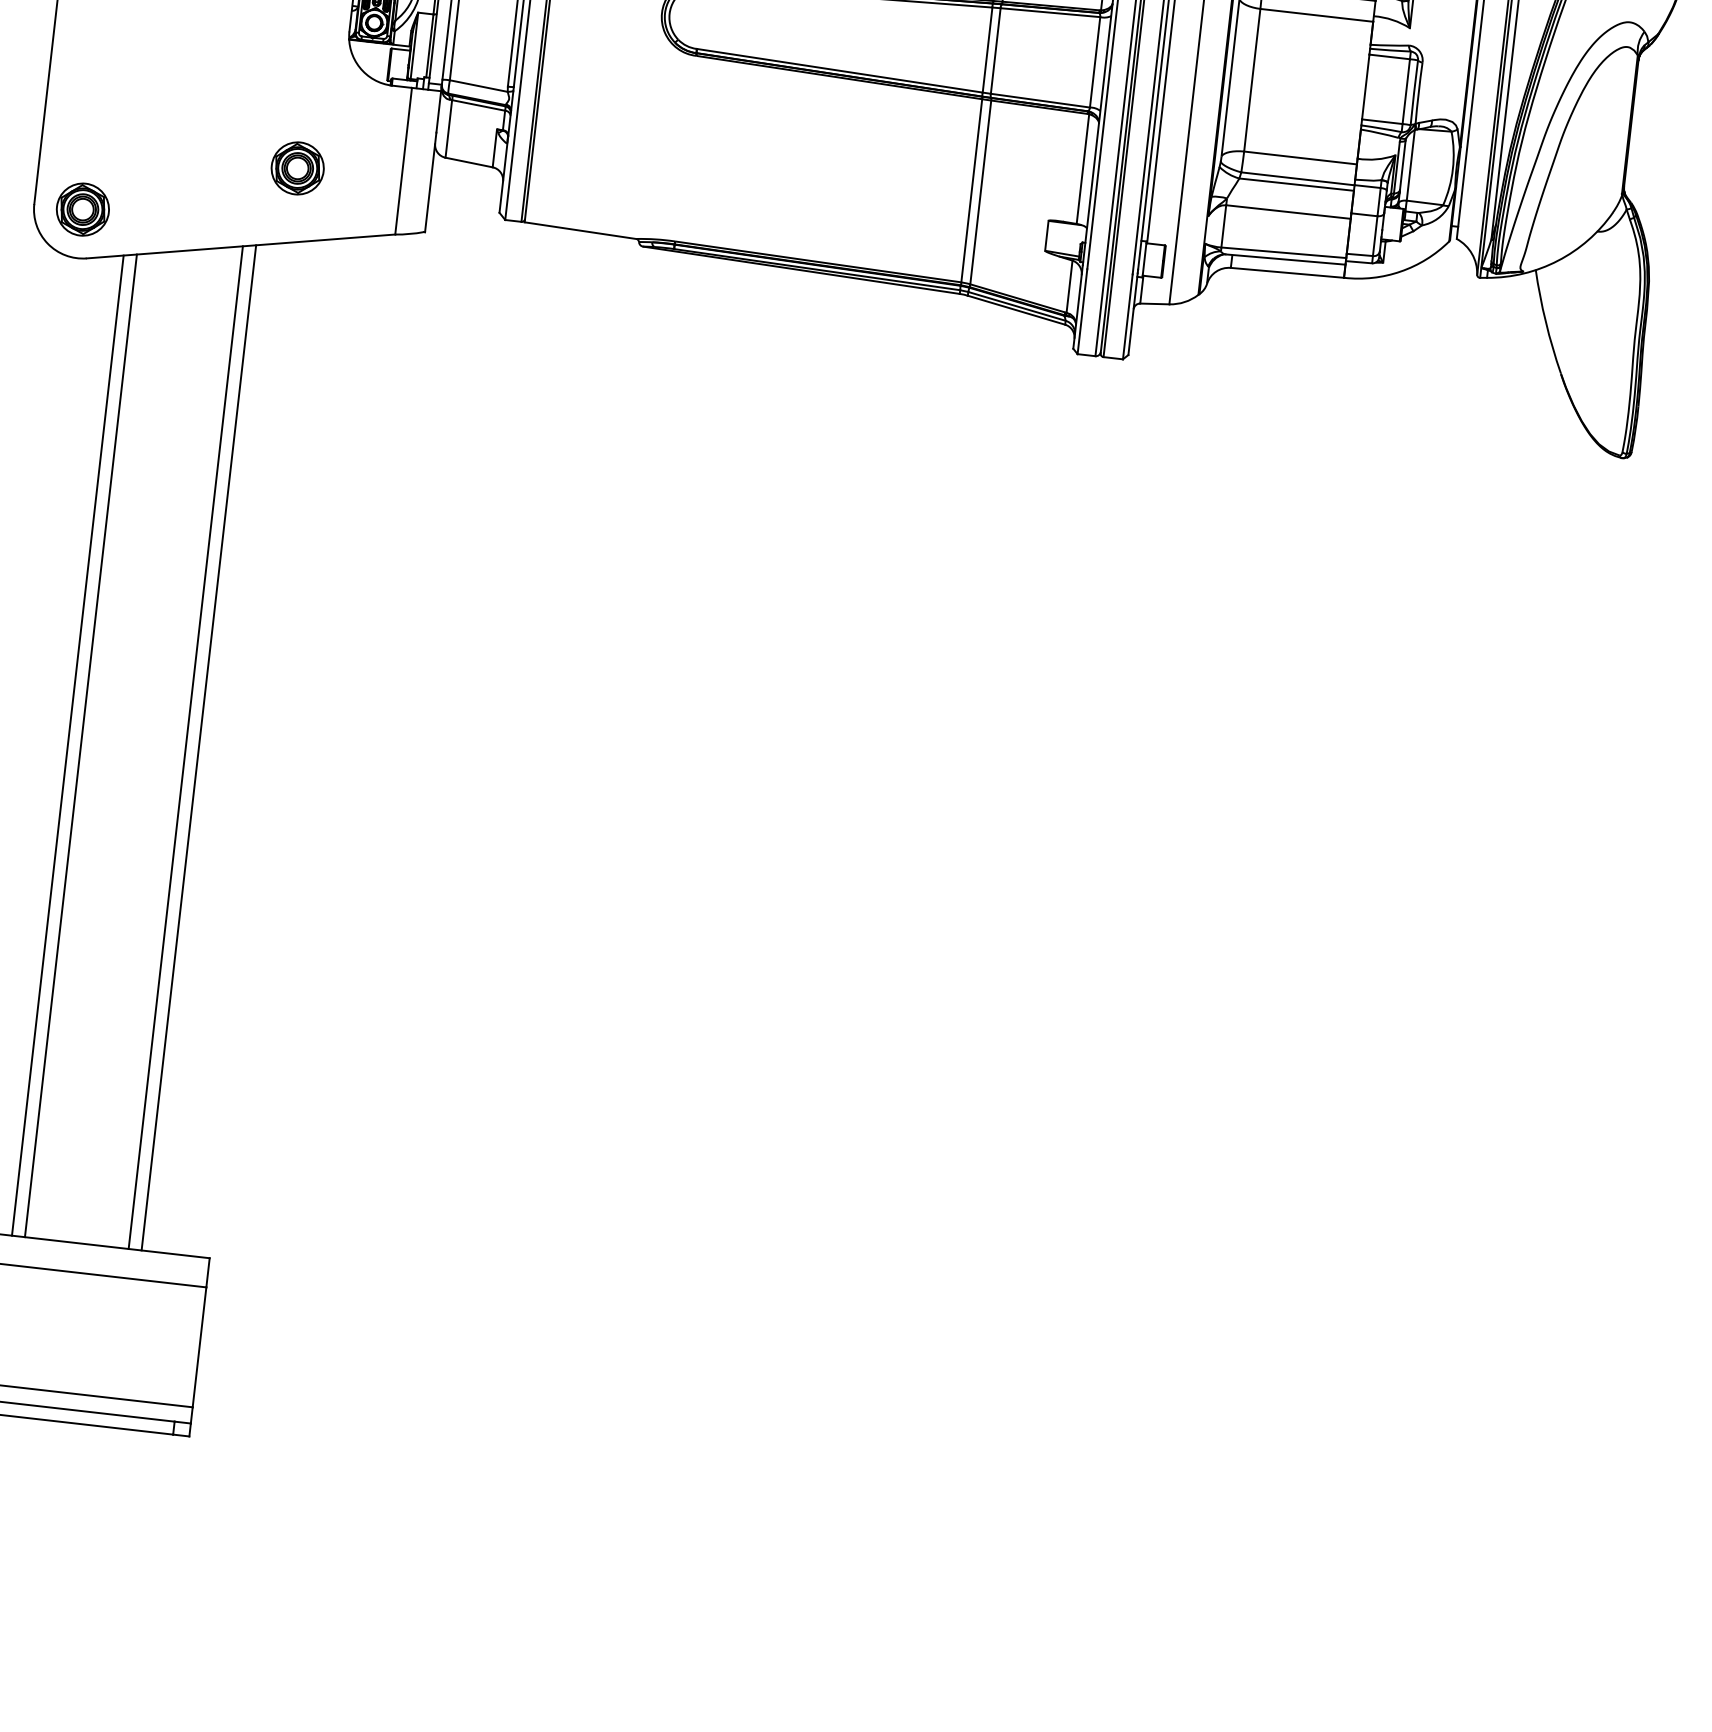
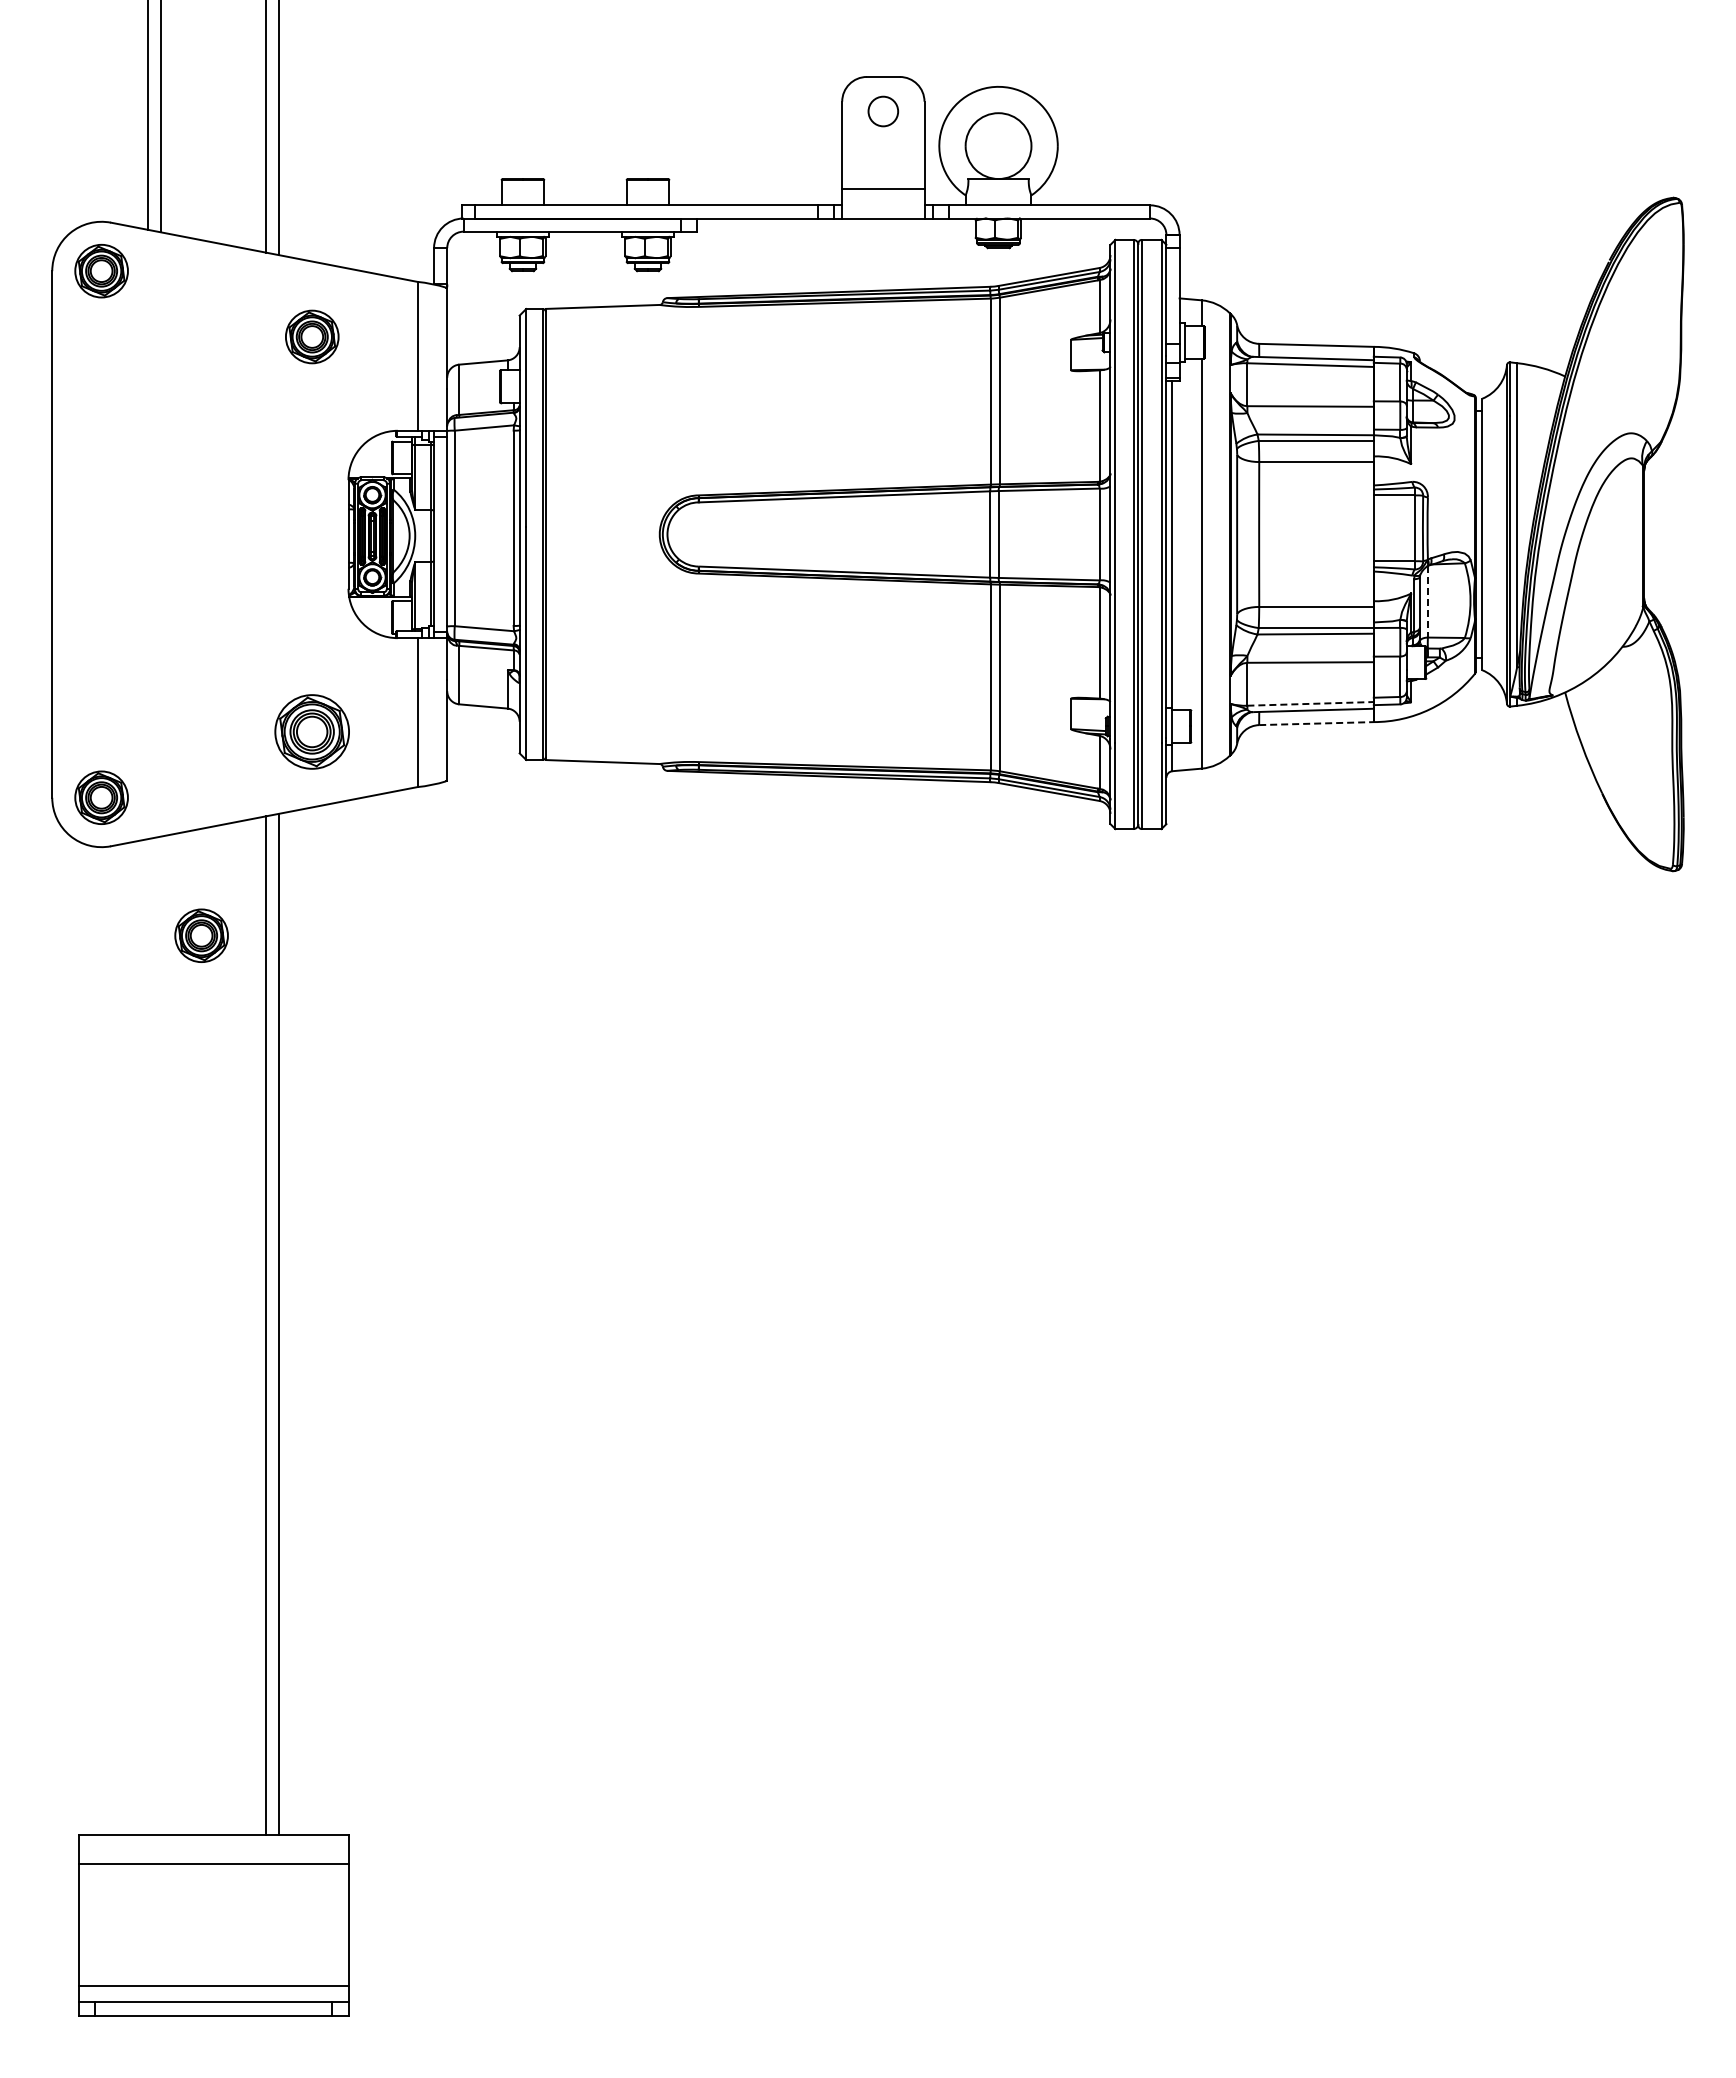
line: (1410, 165) -> (1427, 601), solid -> dashed
part: (298, 168) -> (312, 731), size x1.4
line: (1284, 252) -> (1311, 703), solid -> dashed
line: (1287, 272) -> (1316, 723), solid -> dashed
part: (165, 356) -> (201, 935), added
line: (67, 745) -> (147, 1336), removed
line: (80, 745) -> (160, 1335), removed

